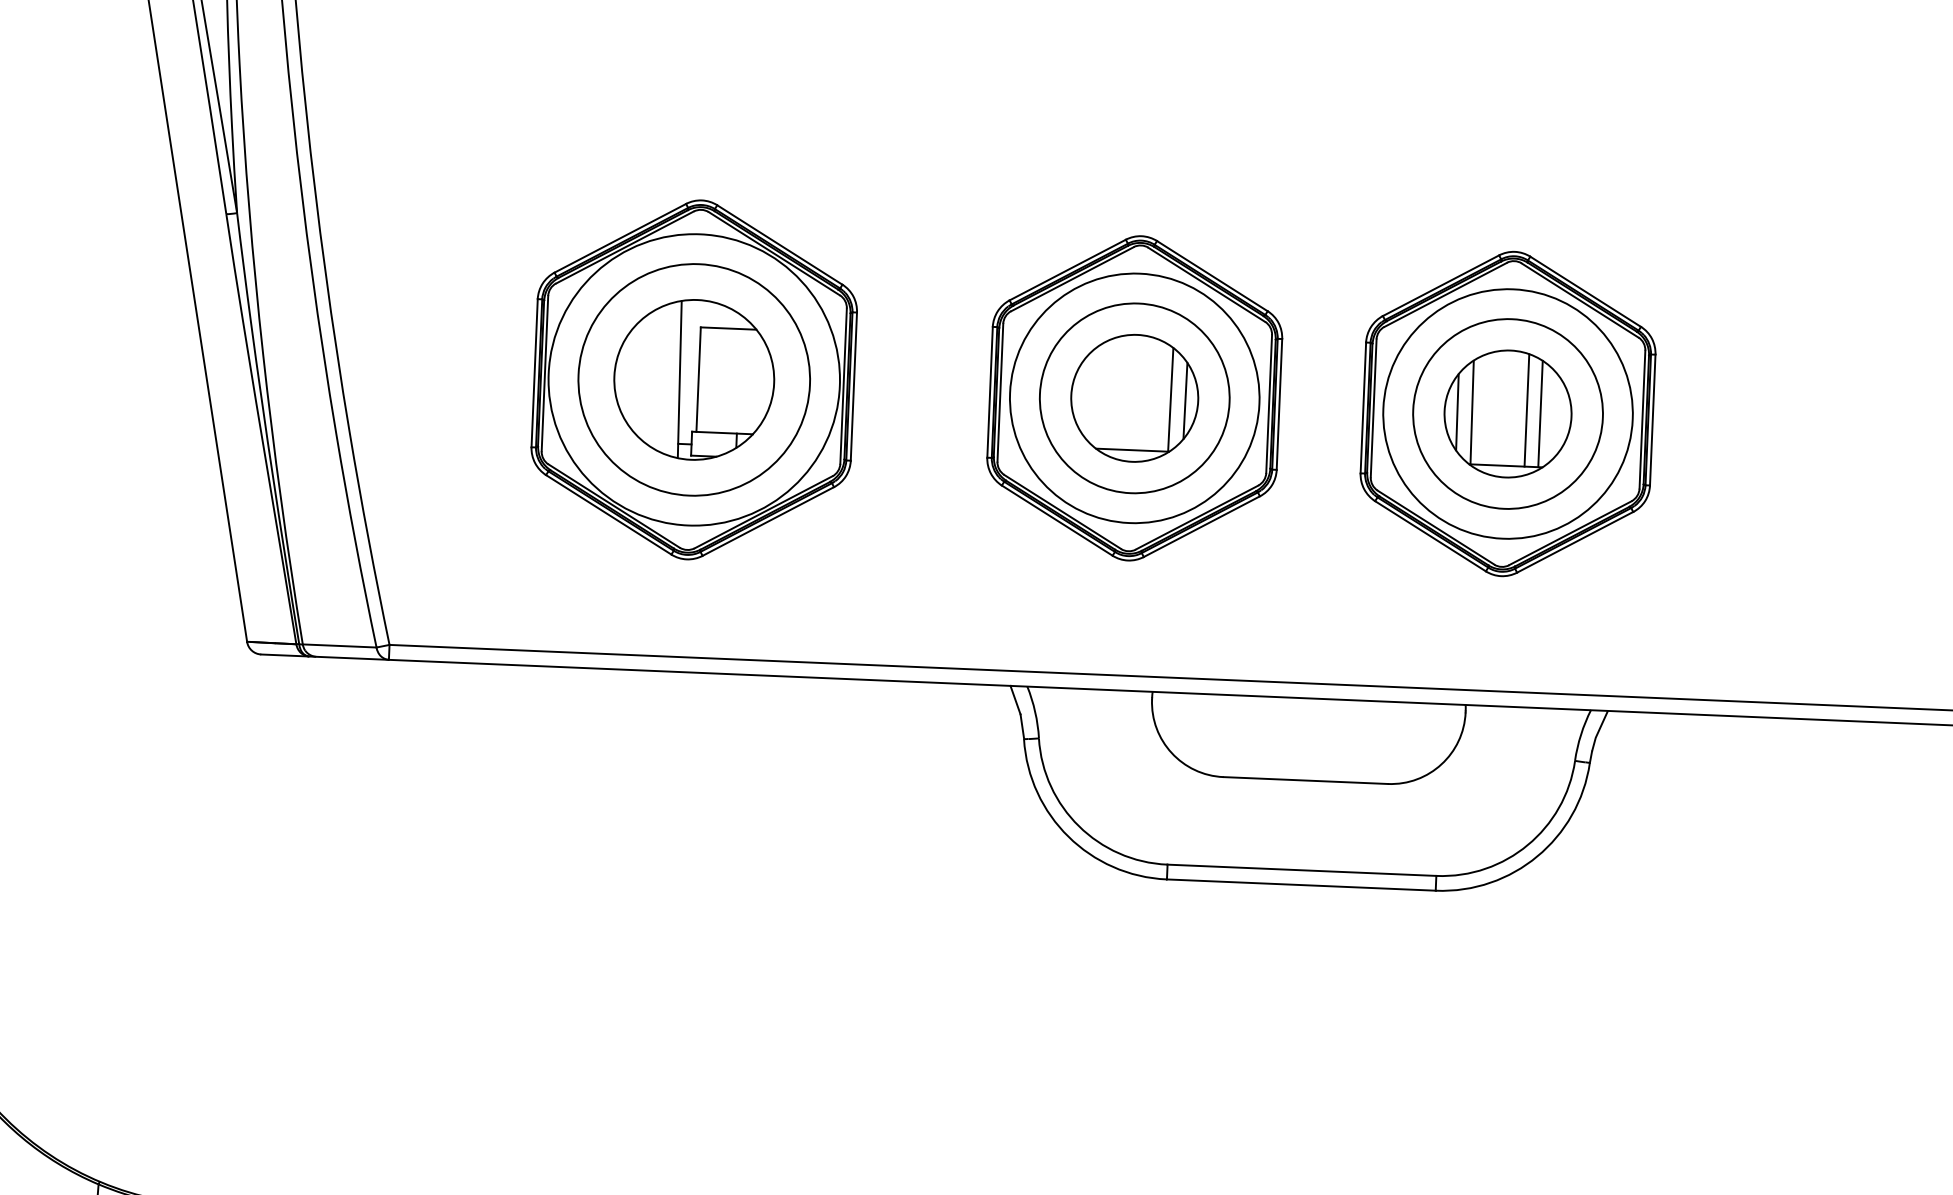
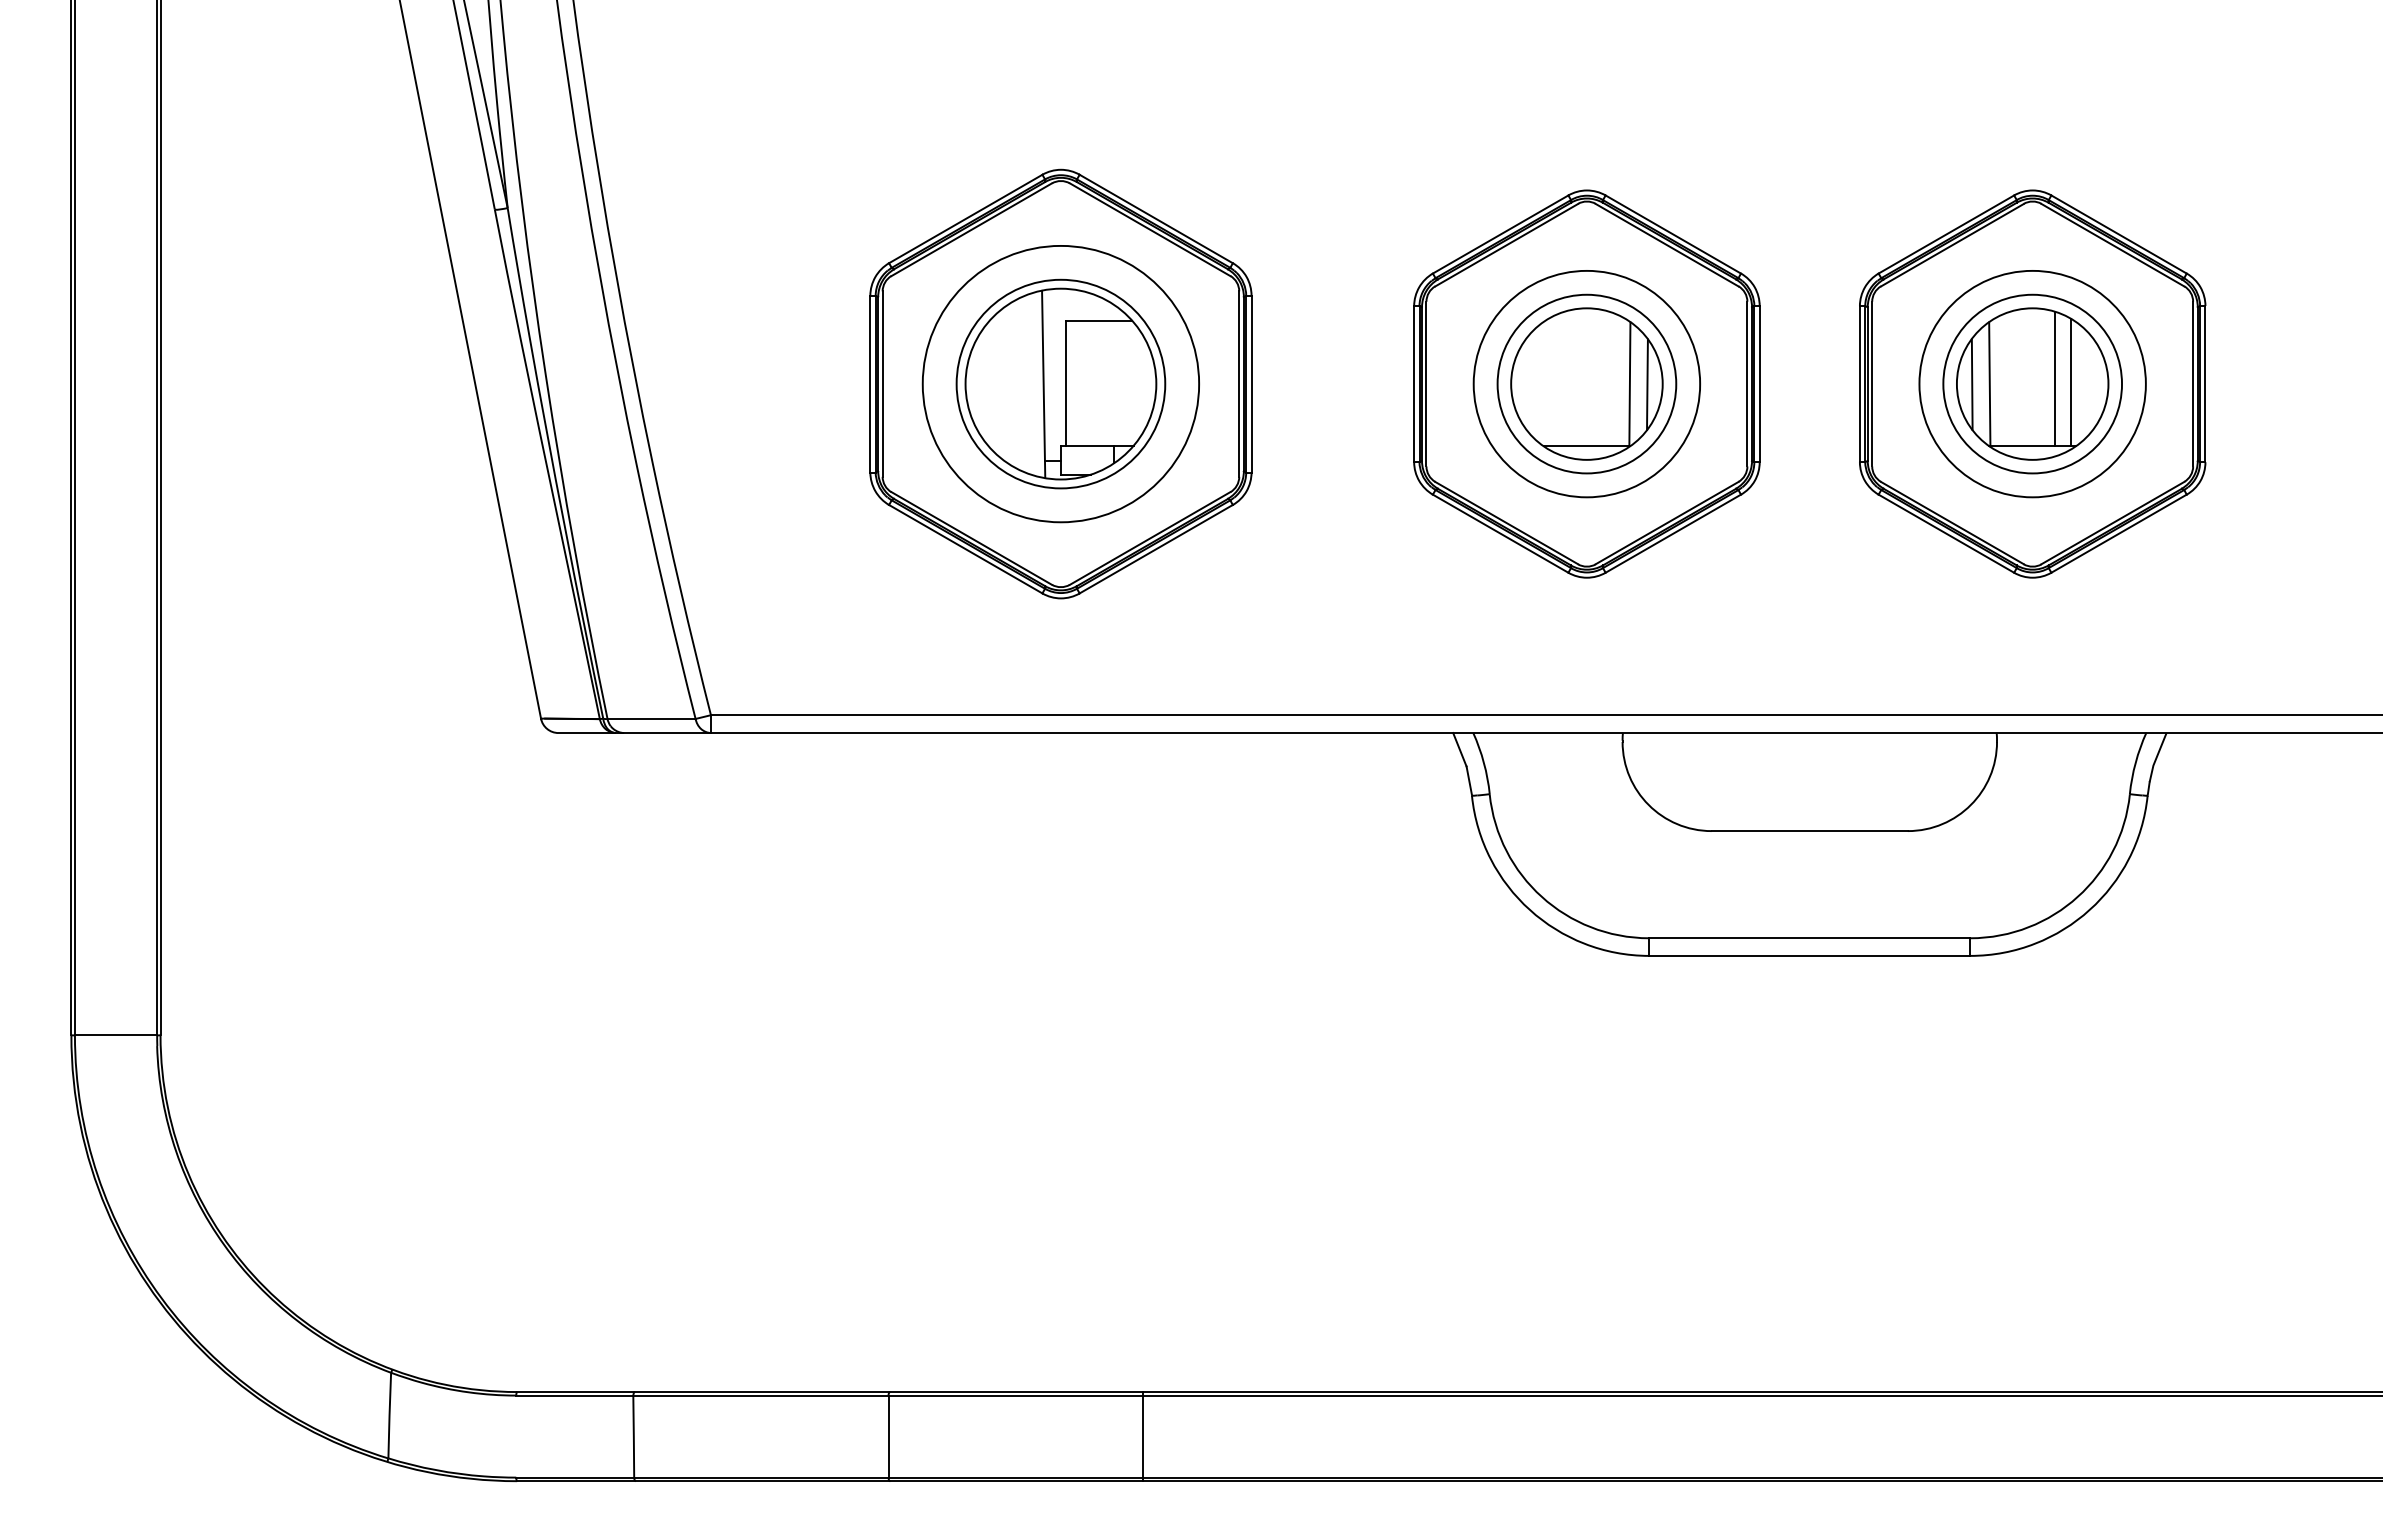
circle: (693, 379) -> (1060, 383), size x0.6
circle: (1134, 397) -> (1586, 383), size x0.6
circle: (1507, 413) -> (2032, 383), size x0.6

